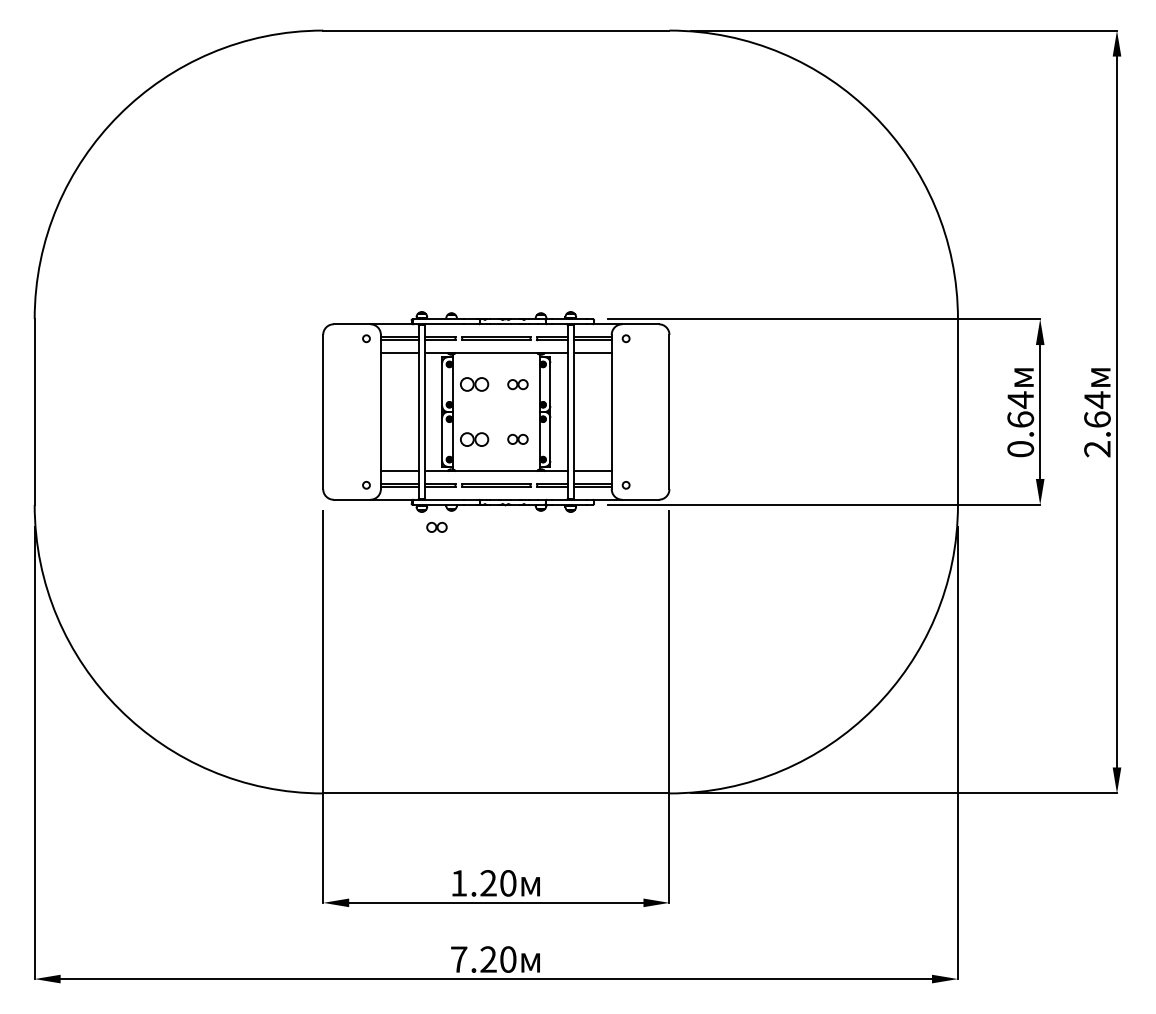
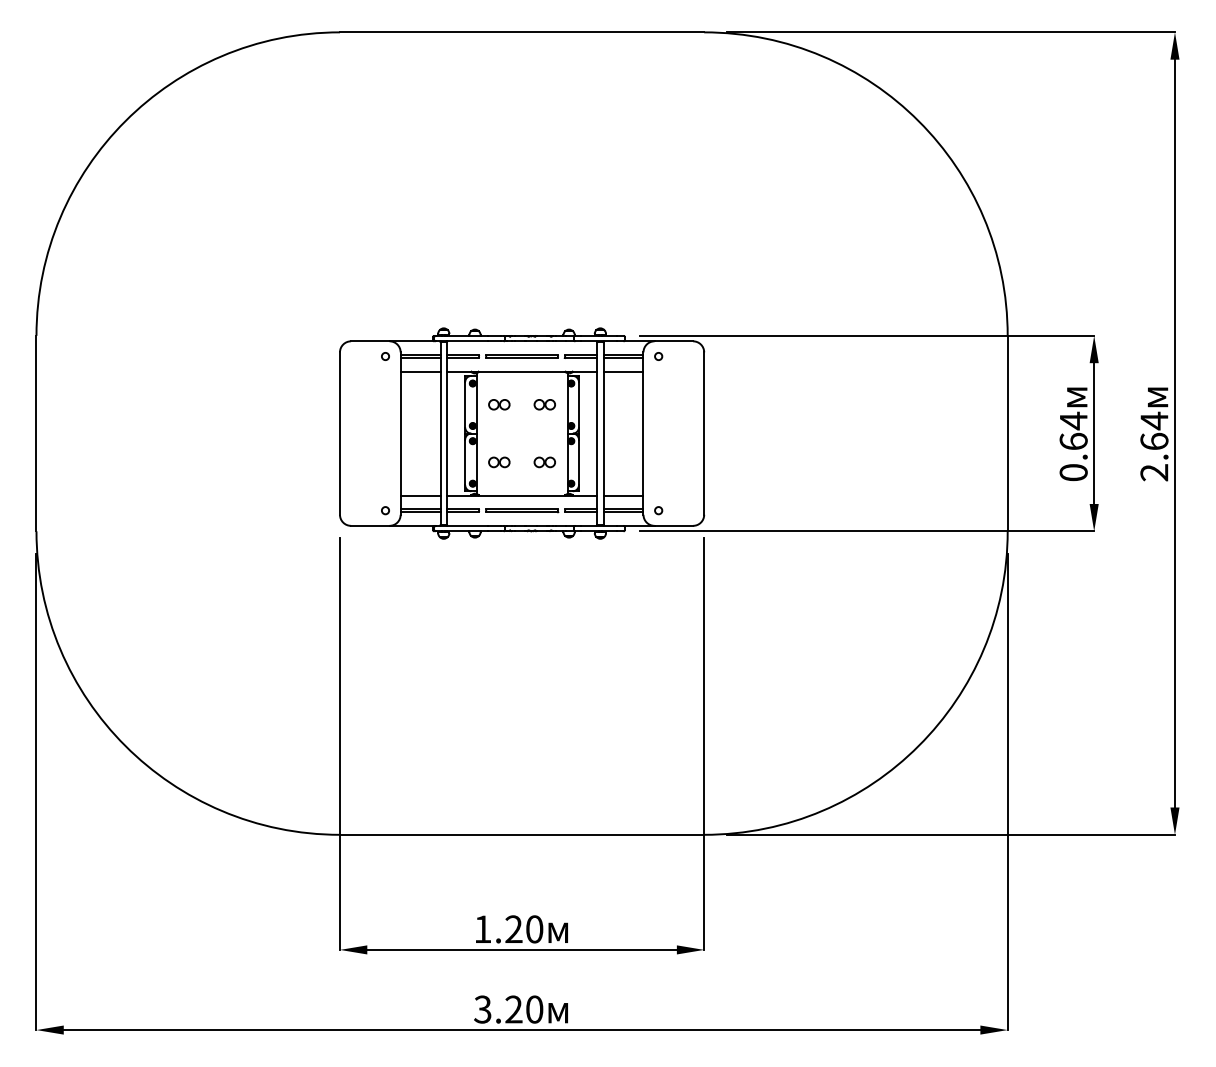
part: (474, 384) -> (499, 404), size x0.71
part: (474, 438) -> (499, 461), size x0.71
part: (436, 526) -> (459, 554), removed
text: (458, 959) -> (482, 1009), 7.20 -> 3.20

